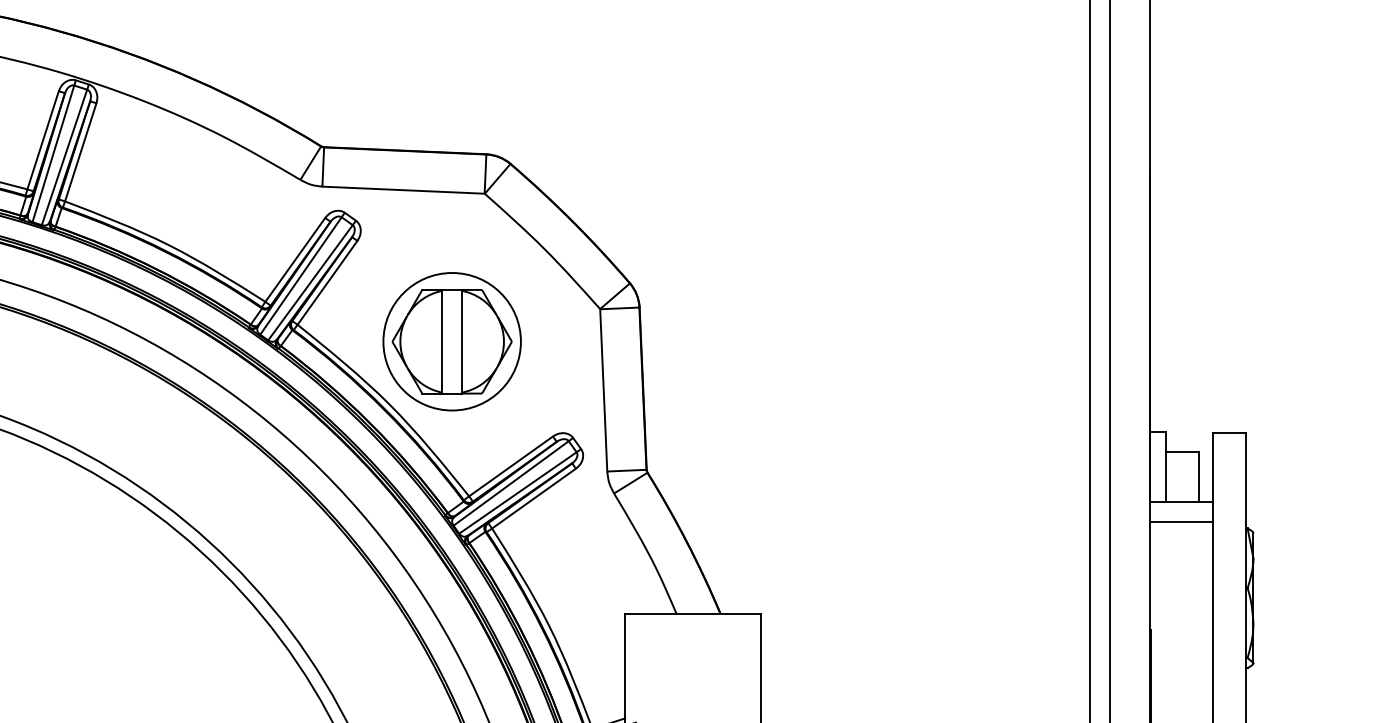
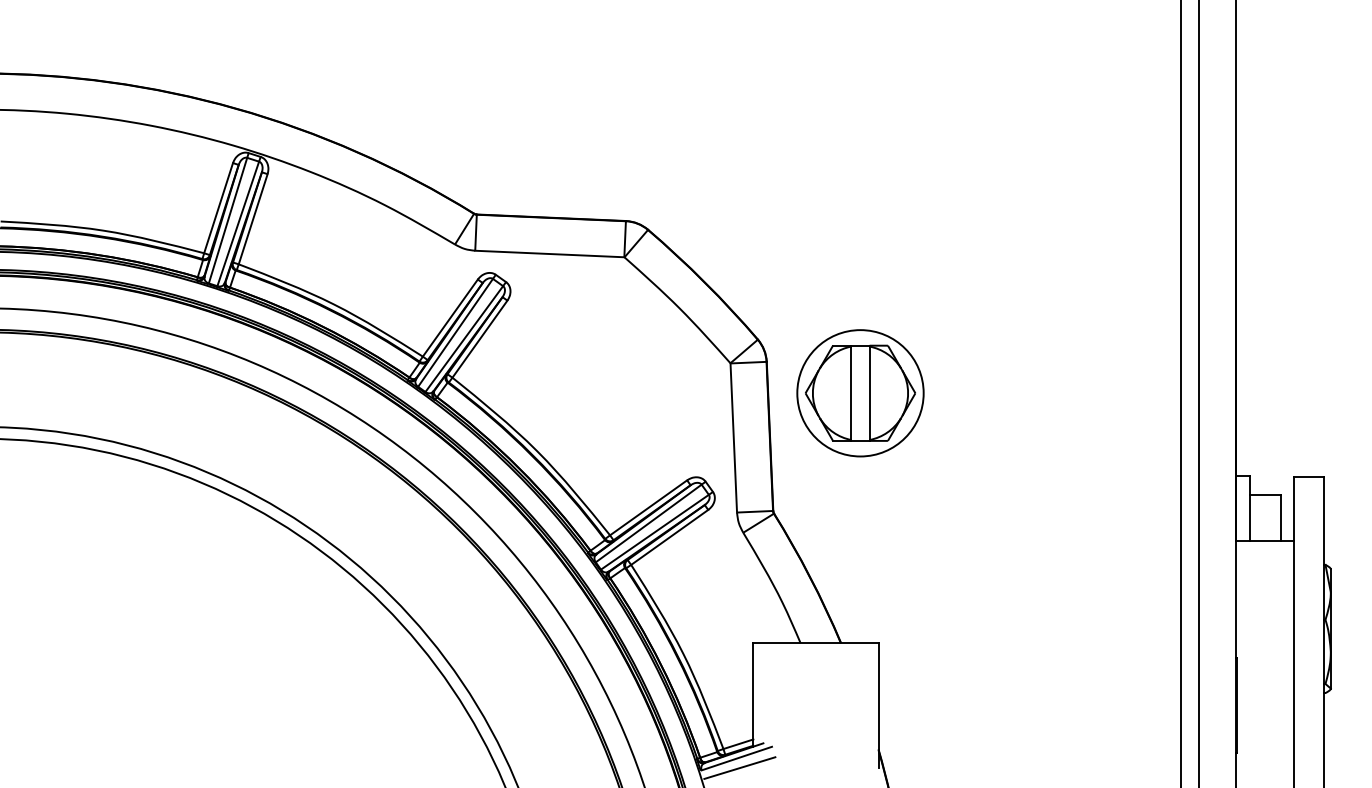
part: (452, 341) -> (860, 393), moved
line: (1181, 522) -> (1264, 559), removed

